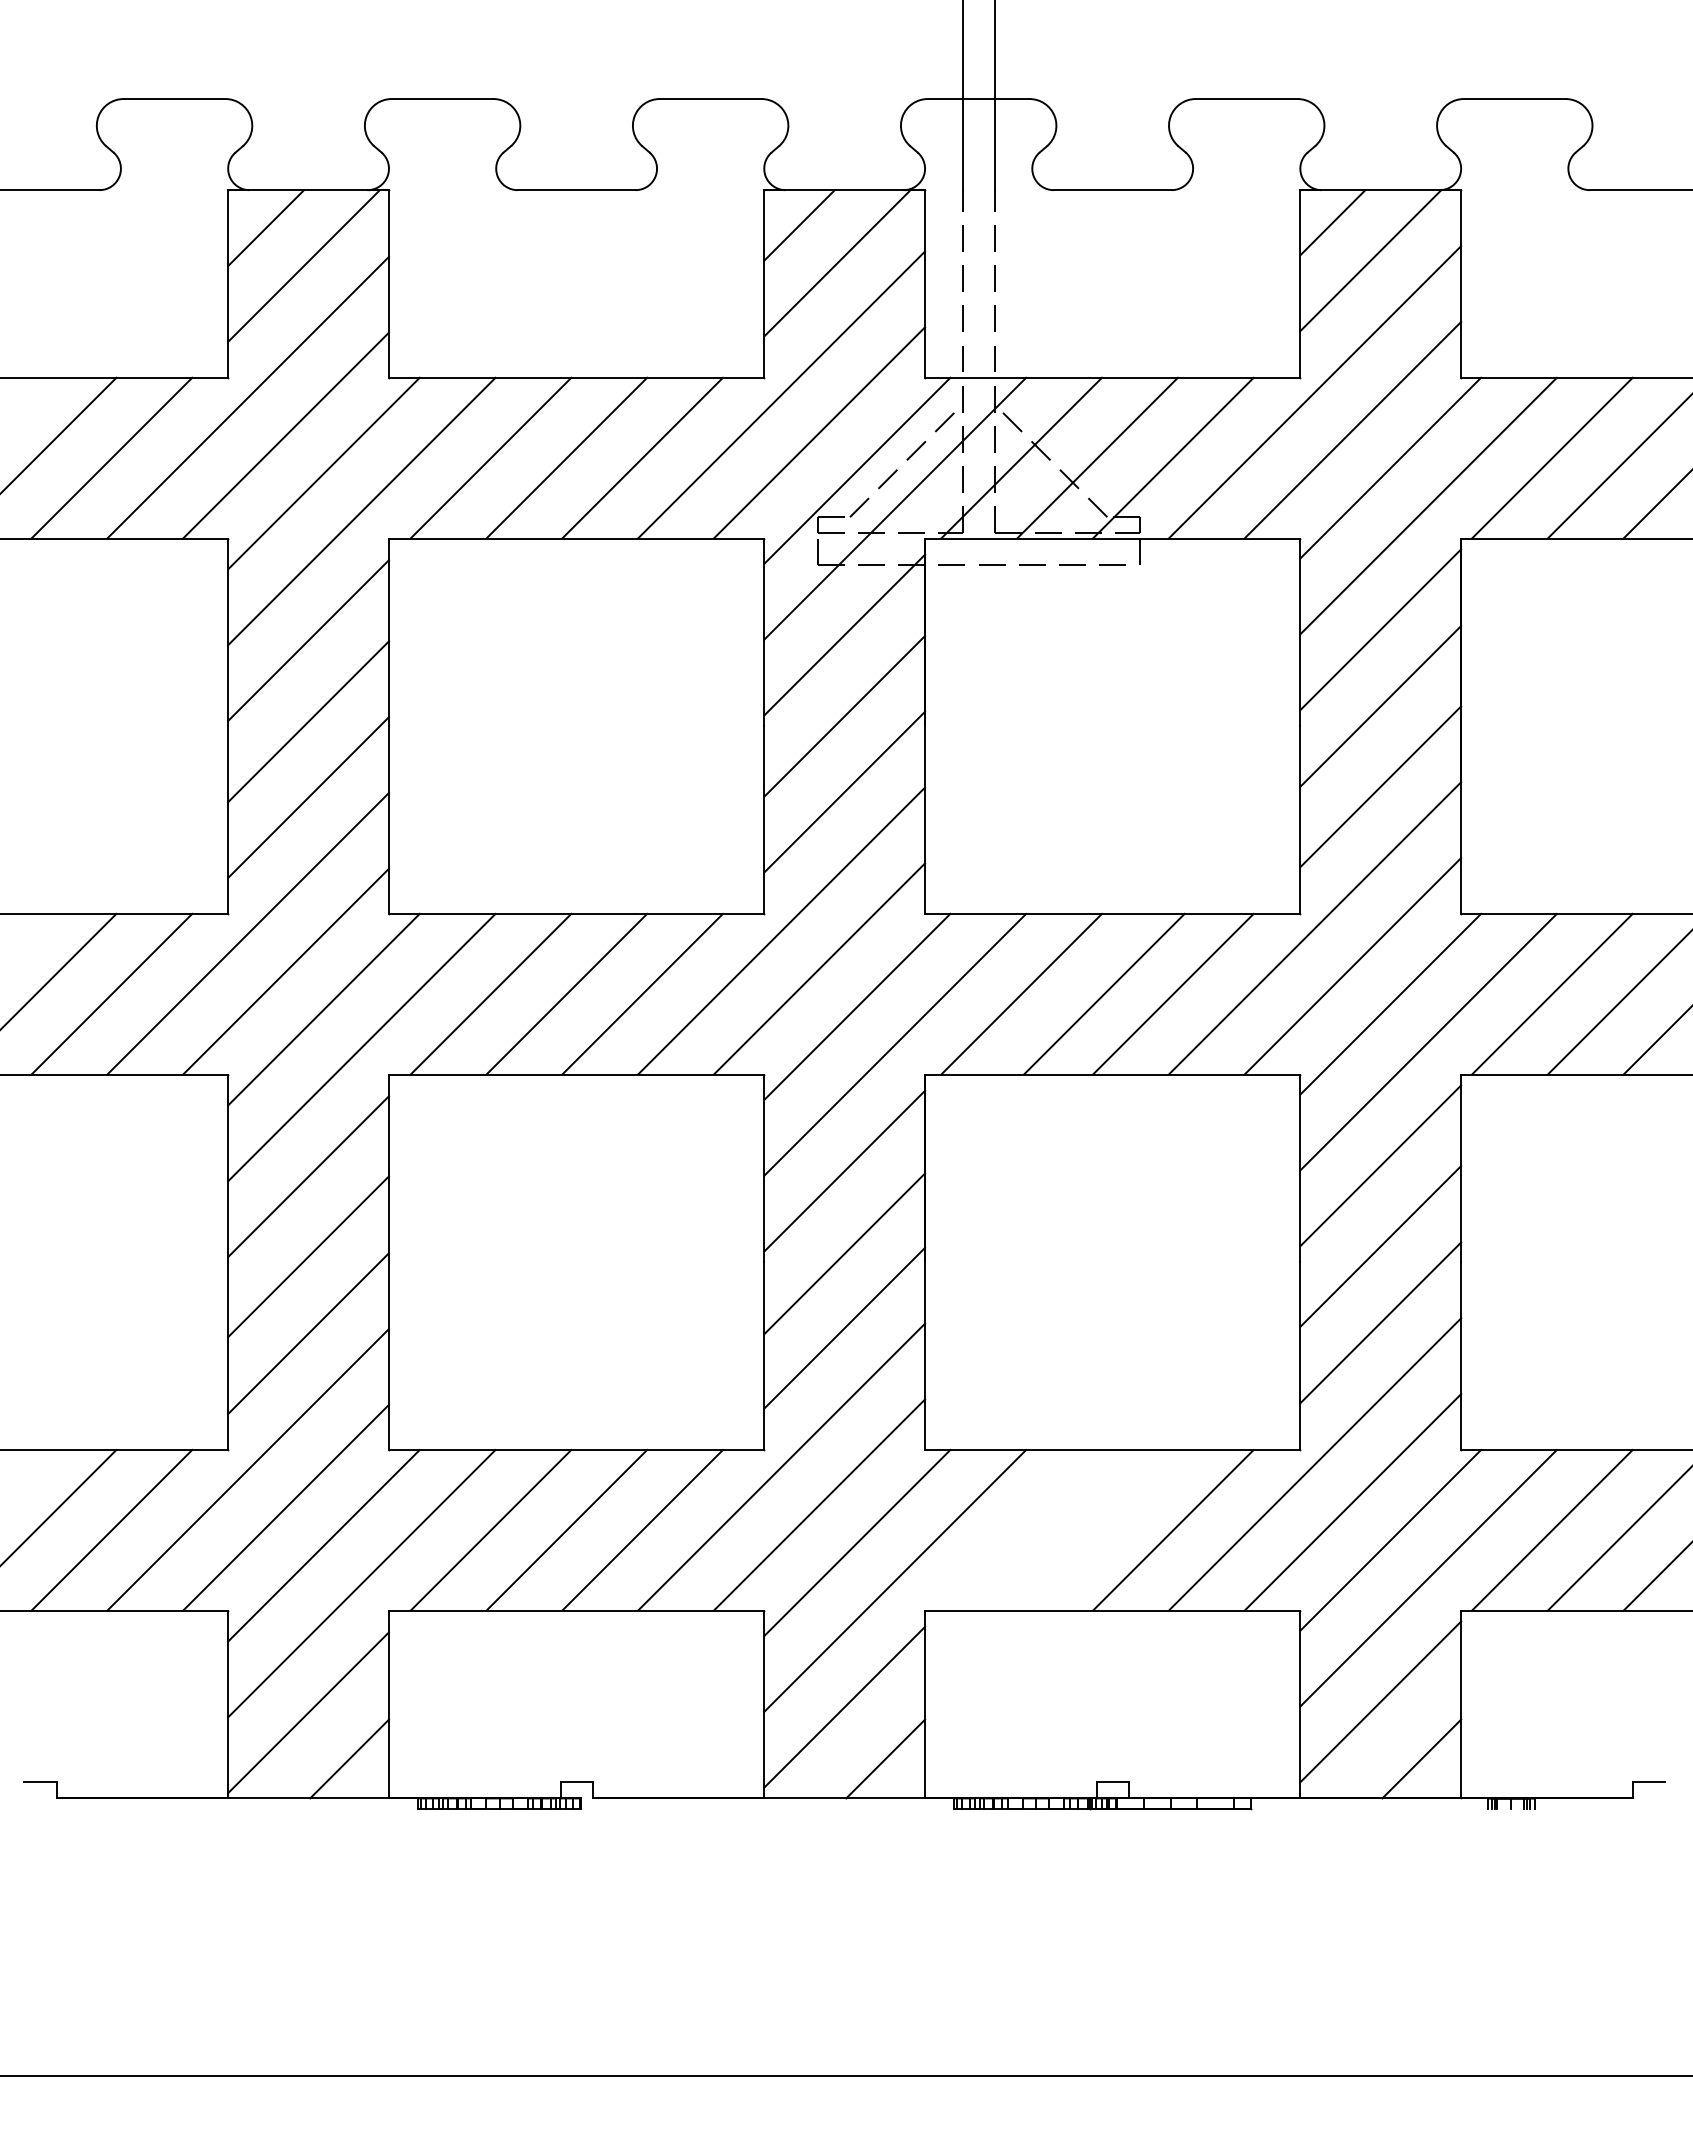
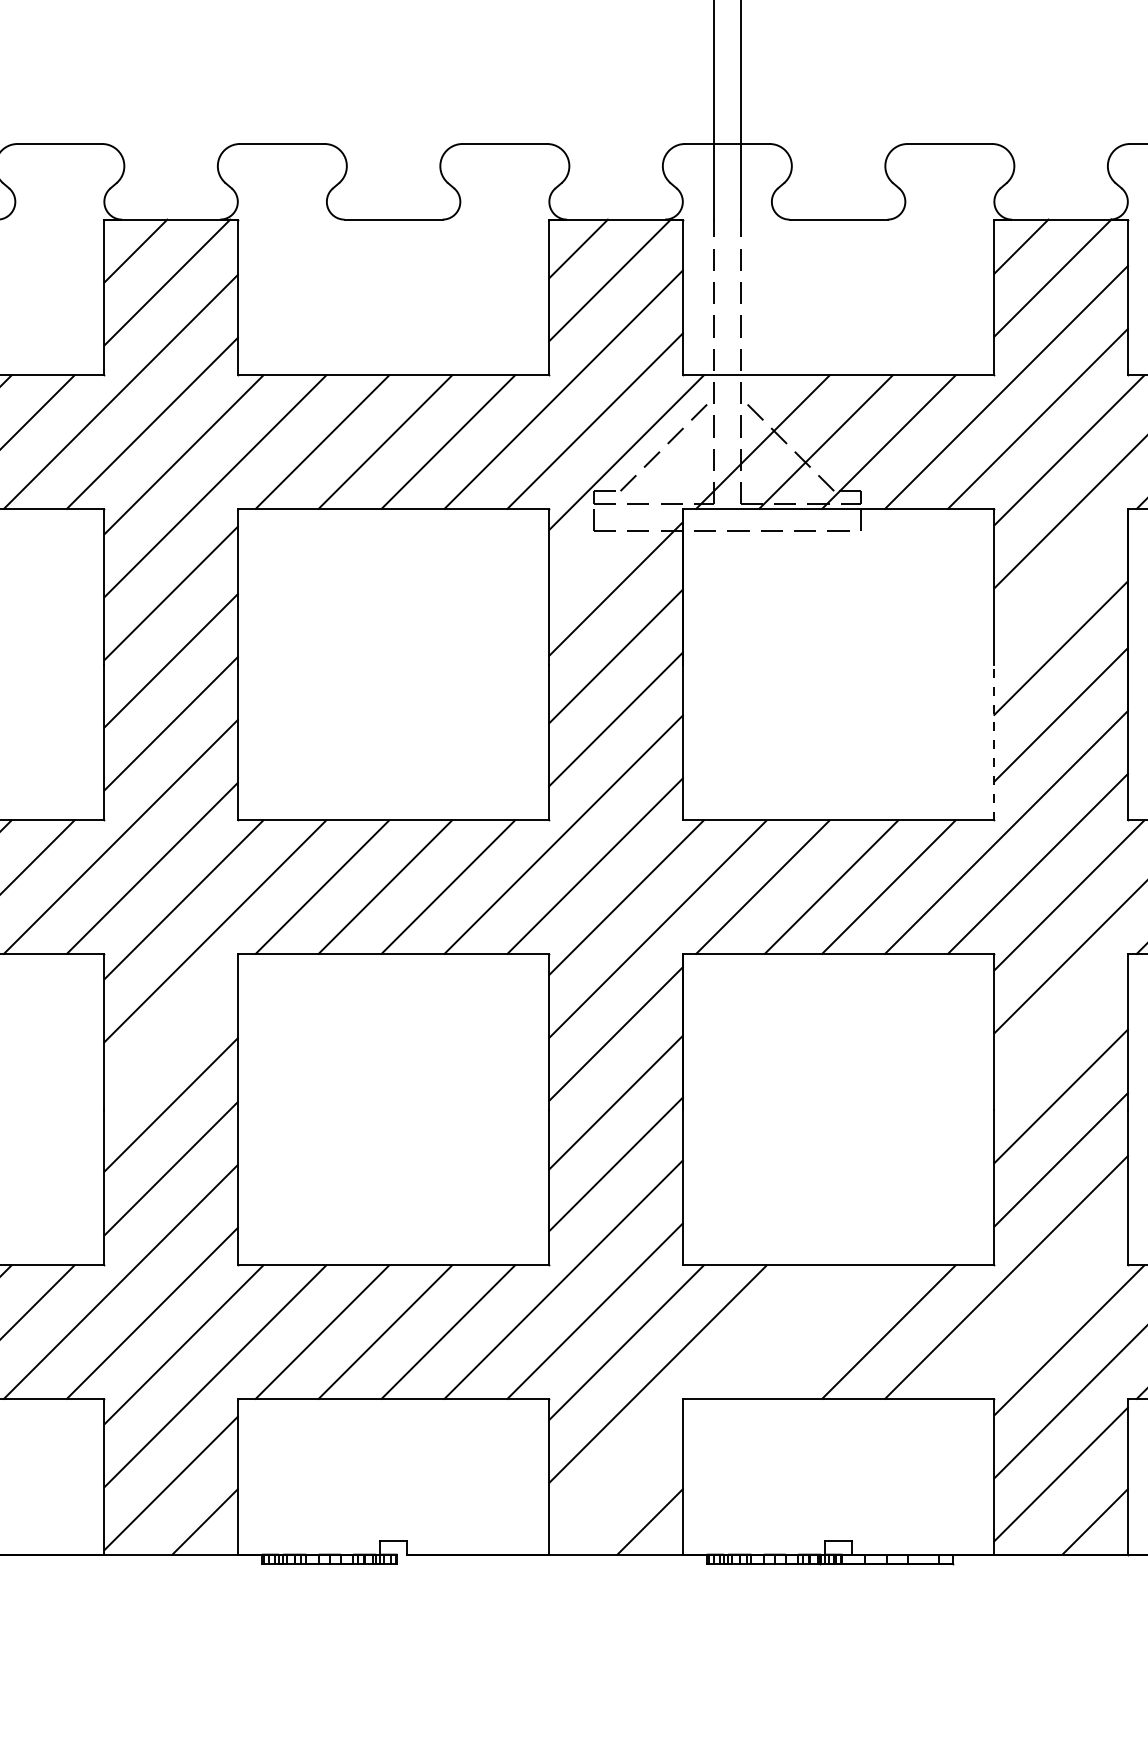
line: (895, 508) -> (658, 483), removed
line: (1380, 629) -> (1060, 584), removed
line: (1300, 820) -> (994, 742), solid -> dashed
line: (1380, 1165) -> (1060, 1029), removed
line: (308, 1176) -> (171, 1038), removed
line: (1352, 1502) -> (1037, 1309), removed
line: (844, 1706) -> (615, 1478), removed

